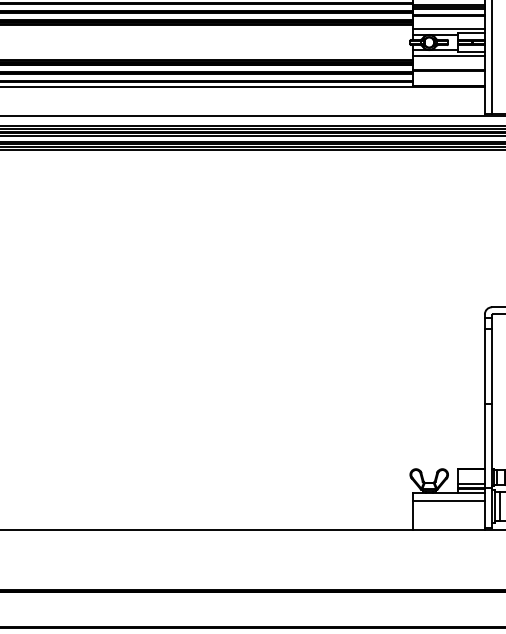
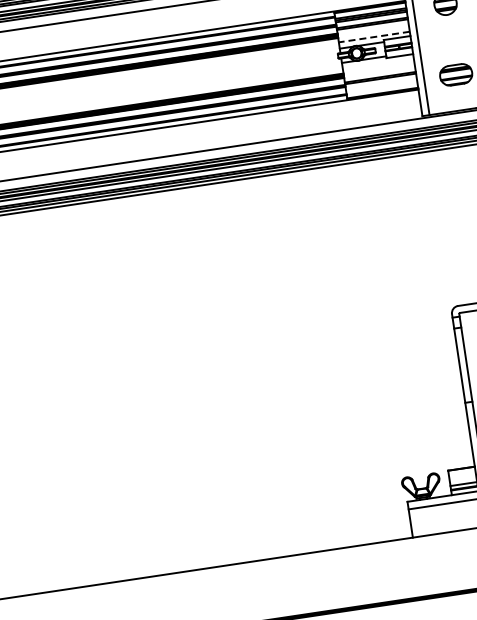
line: (448, 28) -> (373, 36), solid -> dashed
line: (448, 56) -> (377, 64), removed

